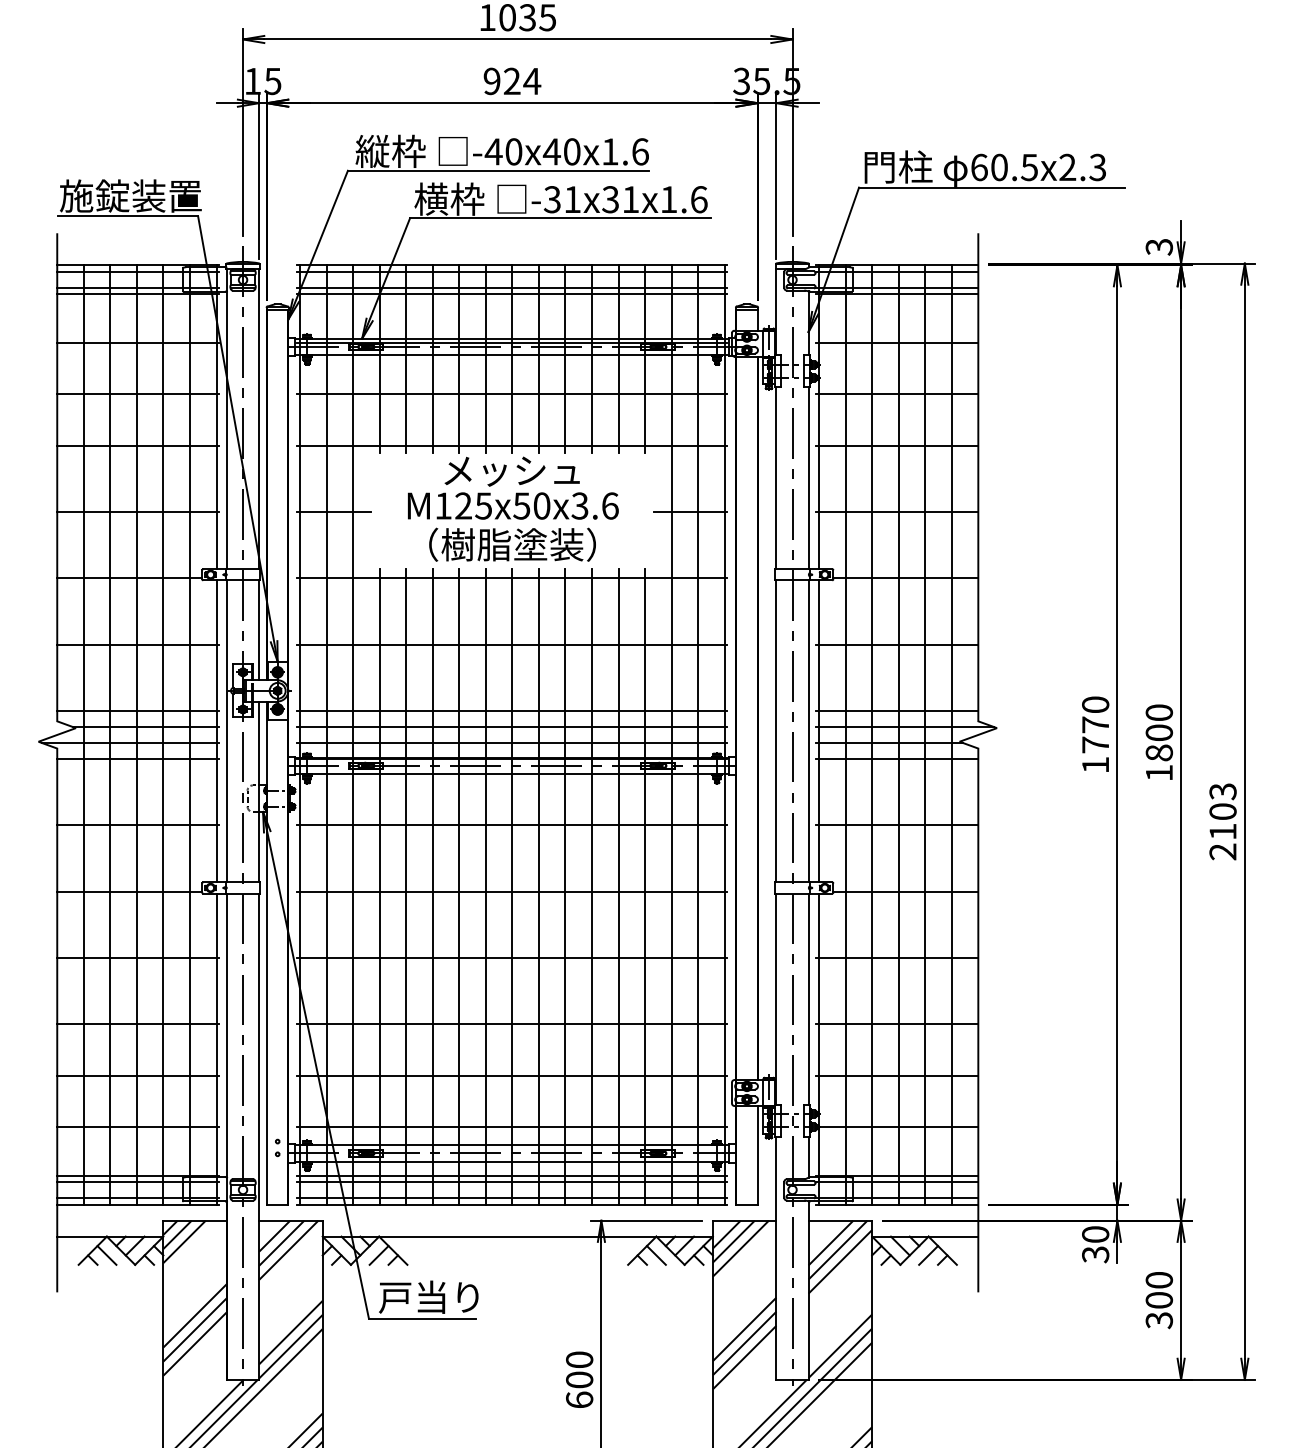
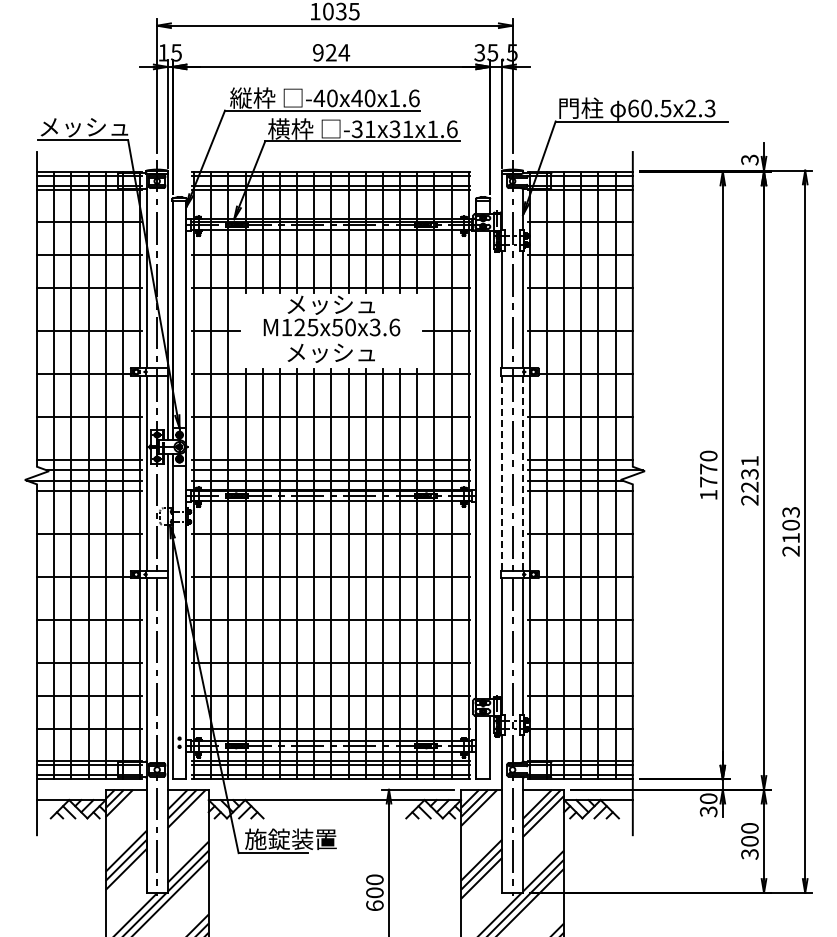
text: (130, 195) -> (84, 126), 施錠装置 -> メッシュ
text: (512, 544) -> (331, 352), （樹脂塗装） -> メッシュ
line: (776, 731) -> (502, 473), solid -> dashed
line: (809, 731) -> (523, 473), solid -> dashed
text: (1158, 742) -> (749, 480), 1800 -> 2231
text: (449, 1297) -> (290, 839), 戸当り -> 施錠装置

